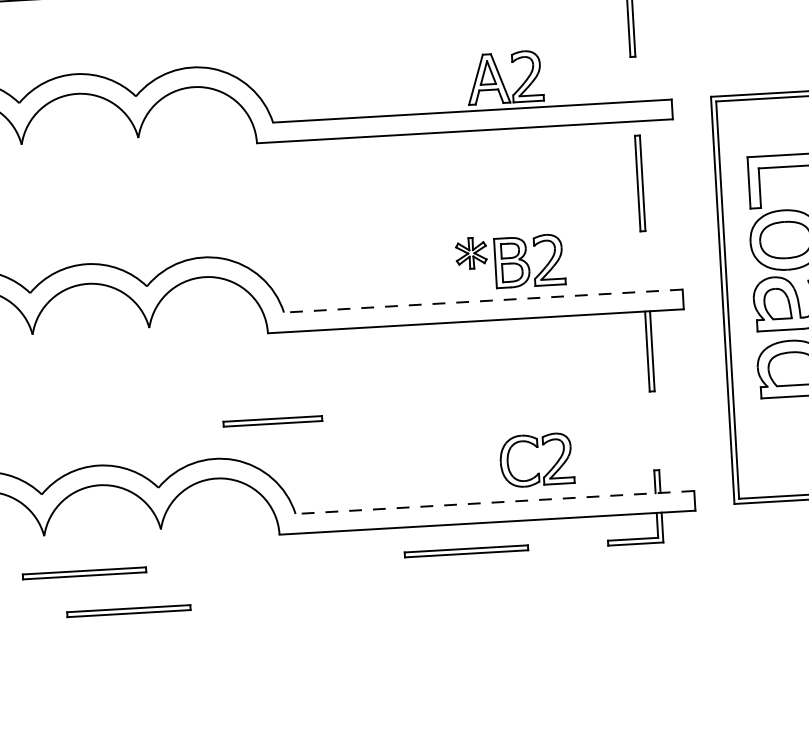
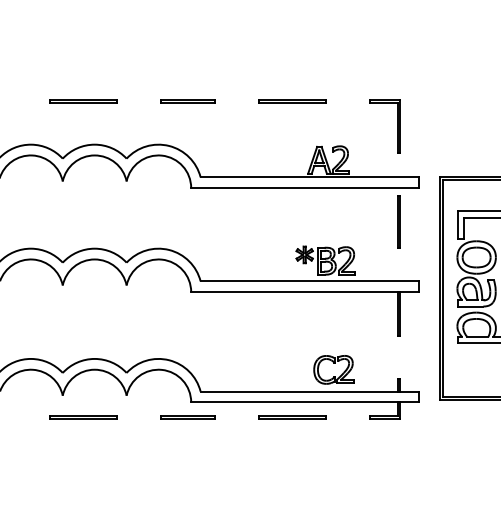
line: (482, 301) -> (309, 281), dashed -> solid
line: (271, 419) -> (187, 416), moved
line: (494, 502) -> (309, 391), dashed -> solid
line: (128, 609) -> (106, 438), removed

